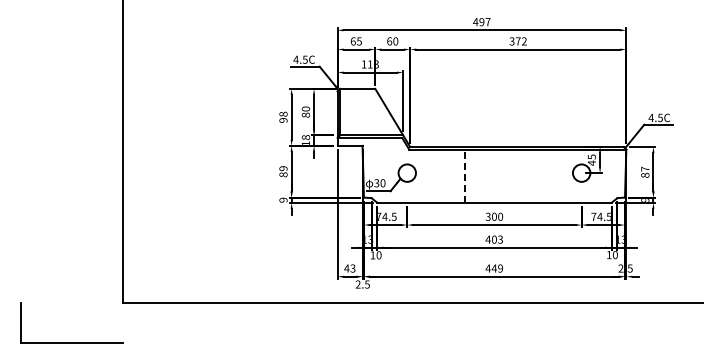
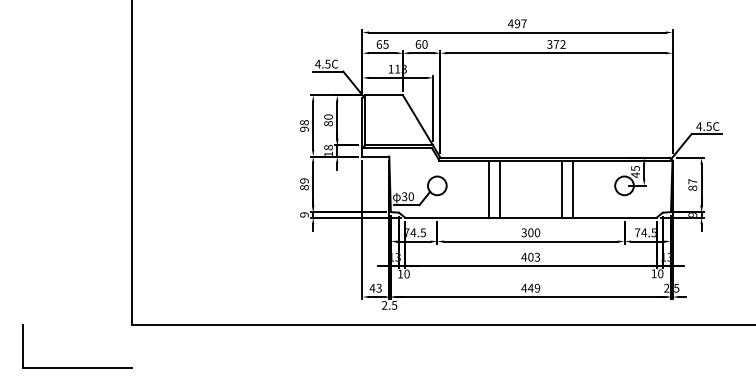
line: (454, 175) -> (488, 188), added
line: (523, 175) -> (562, 188), added
line: (534, 175) -> (573, 188), added
line: (465, 176) -> (499, 189), dashed -> solid

